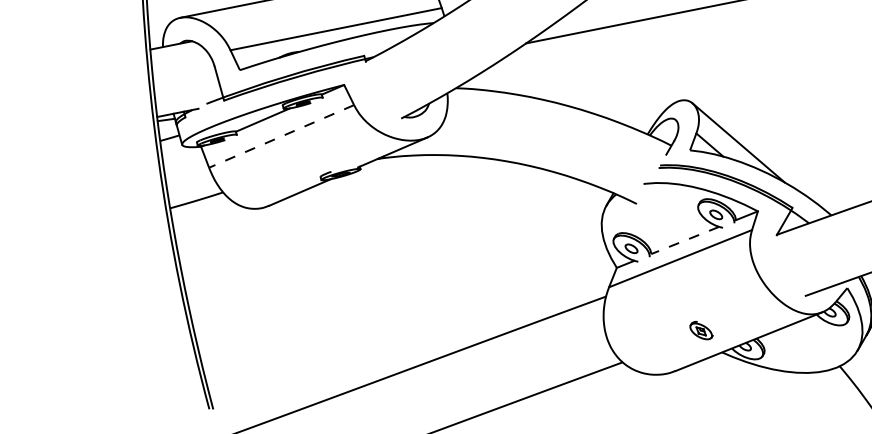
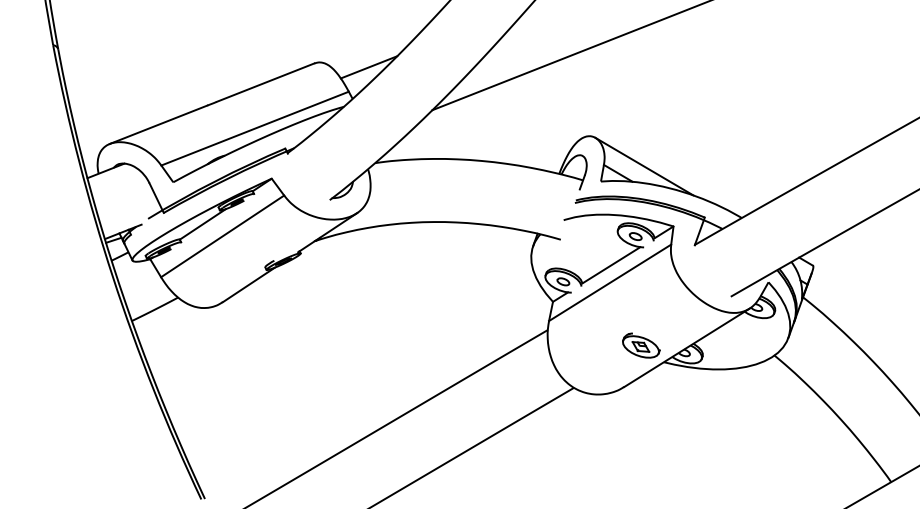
line: (281, 136) -> (222, 236), dashed -> solid
line: (684, 240) -> (610, 265), dashed -> solid
part: (701, 330) -> (641, 345), size x1.67

